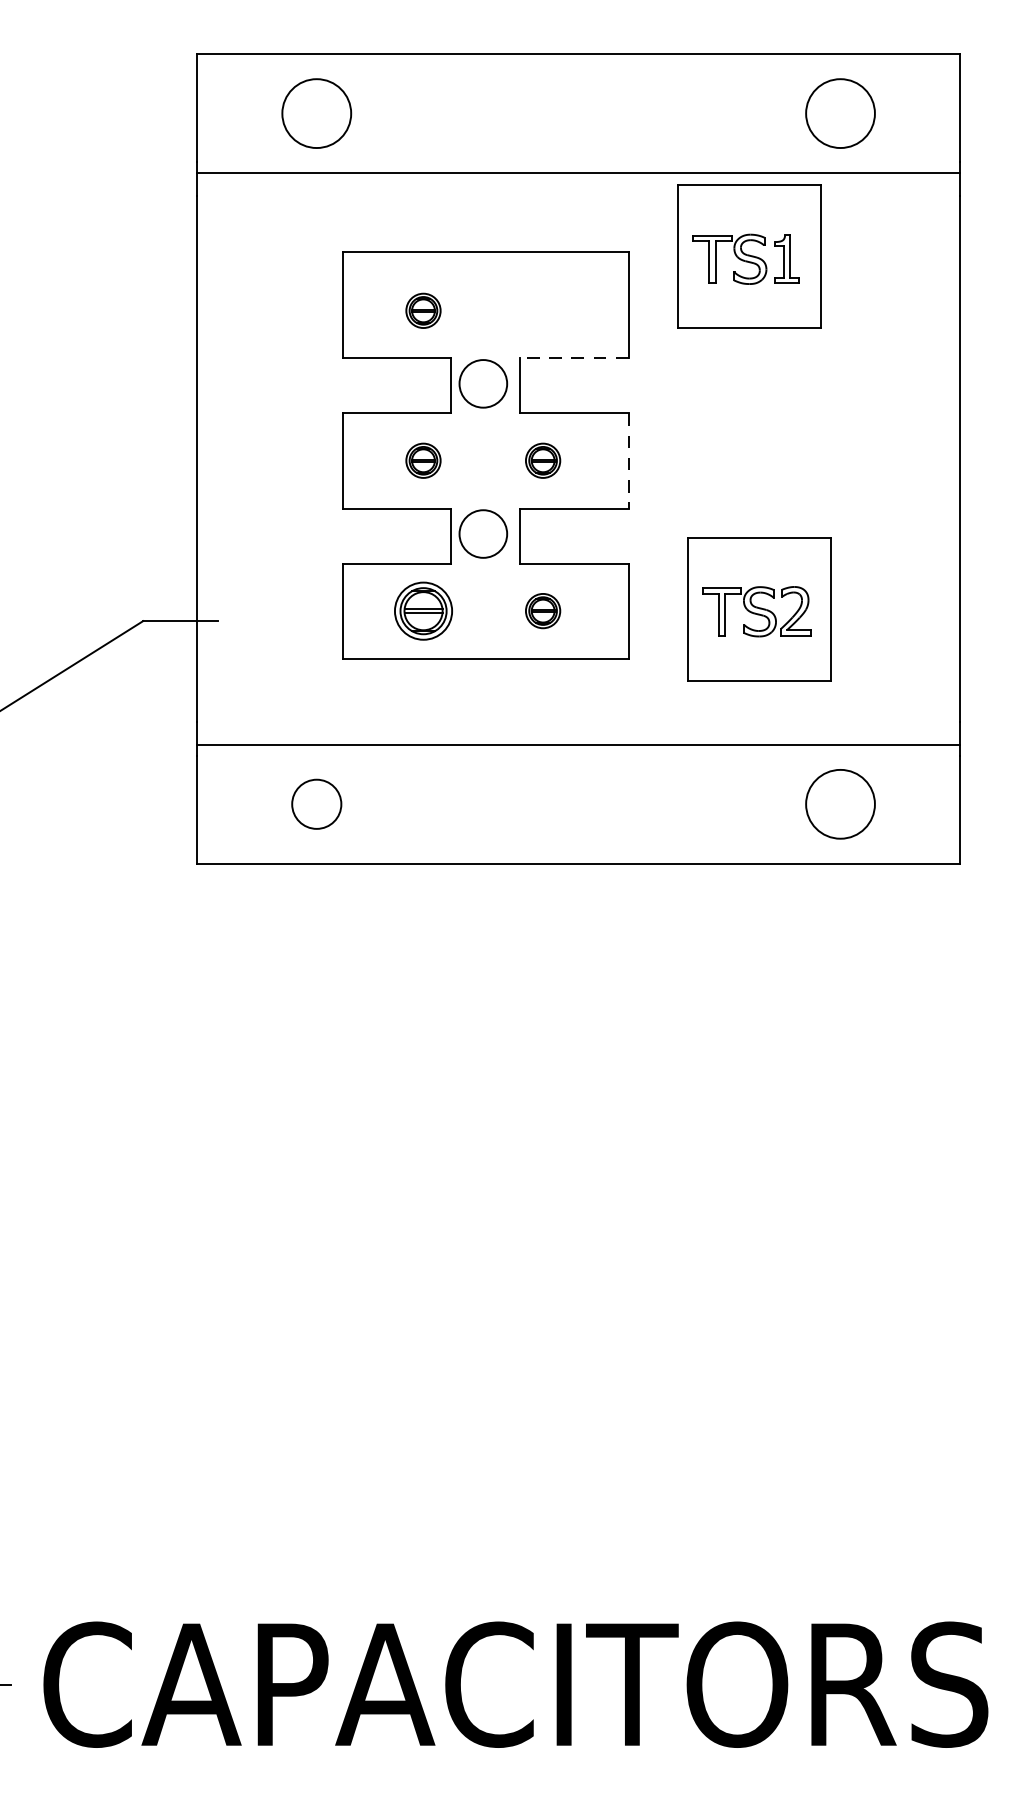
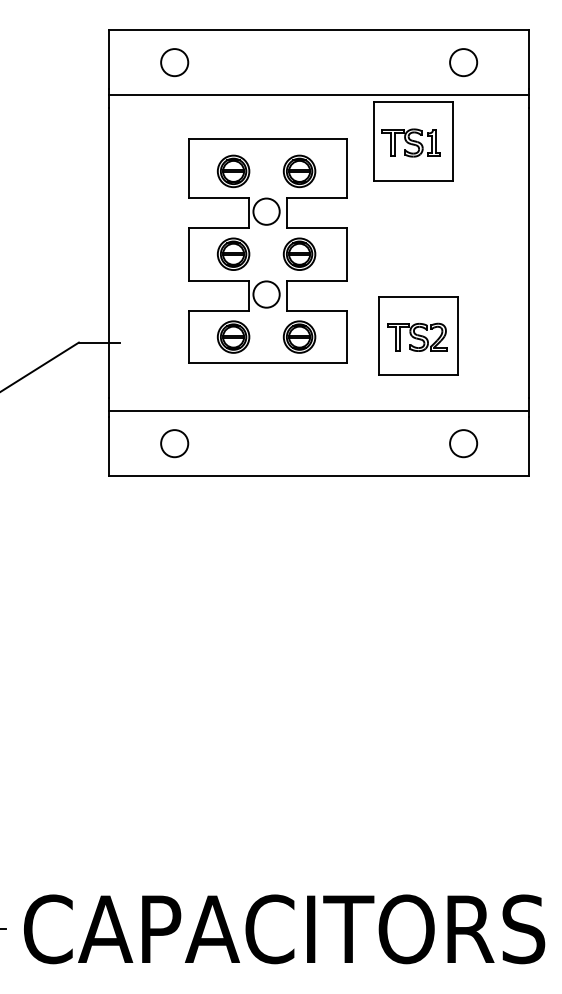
circle: (316, 113) -> (174, 62), size x0.71
circle: (840, 113) -> (463, 62), size x0.71
part: (423, 310) -> (233, 171), size x1.67
part: (543, 310) -> (299, 171), added
line: (573, 358) -> (316, 197), dashed -> solid
part: (423, 459) -> (233, 253), size x1.67
part: (543, 459) -> (299, 253), size x1.67
line: (628, 461) -> (346, 254), dashed -> solid
part: (543, 610) -> (299, 336), size x1.67
circle: (840, 804) -> (463, 443), size x0.71

